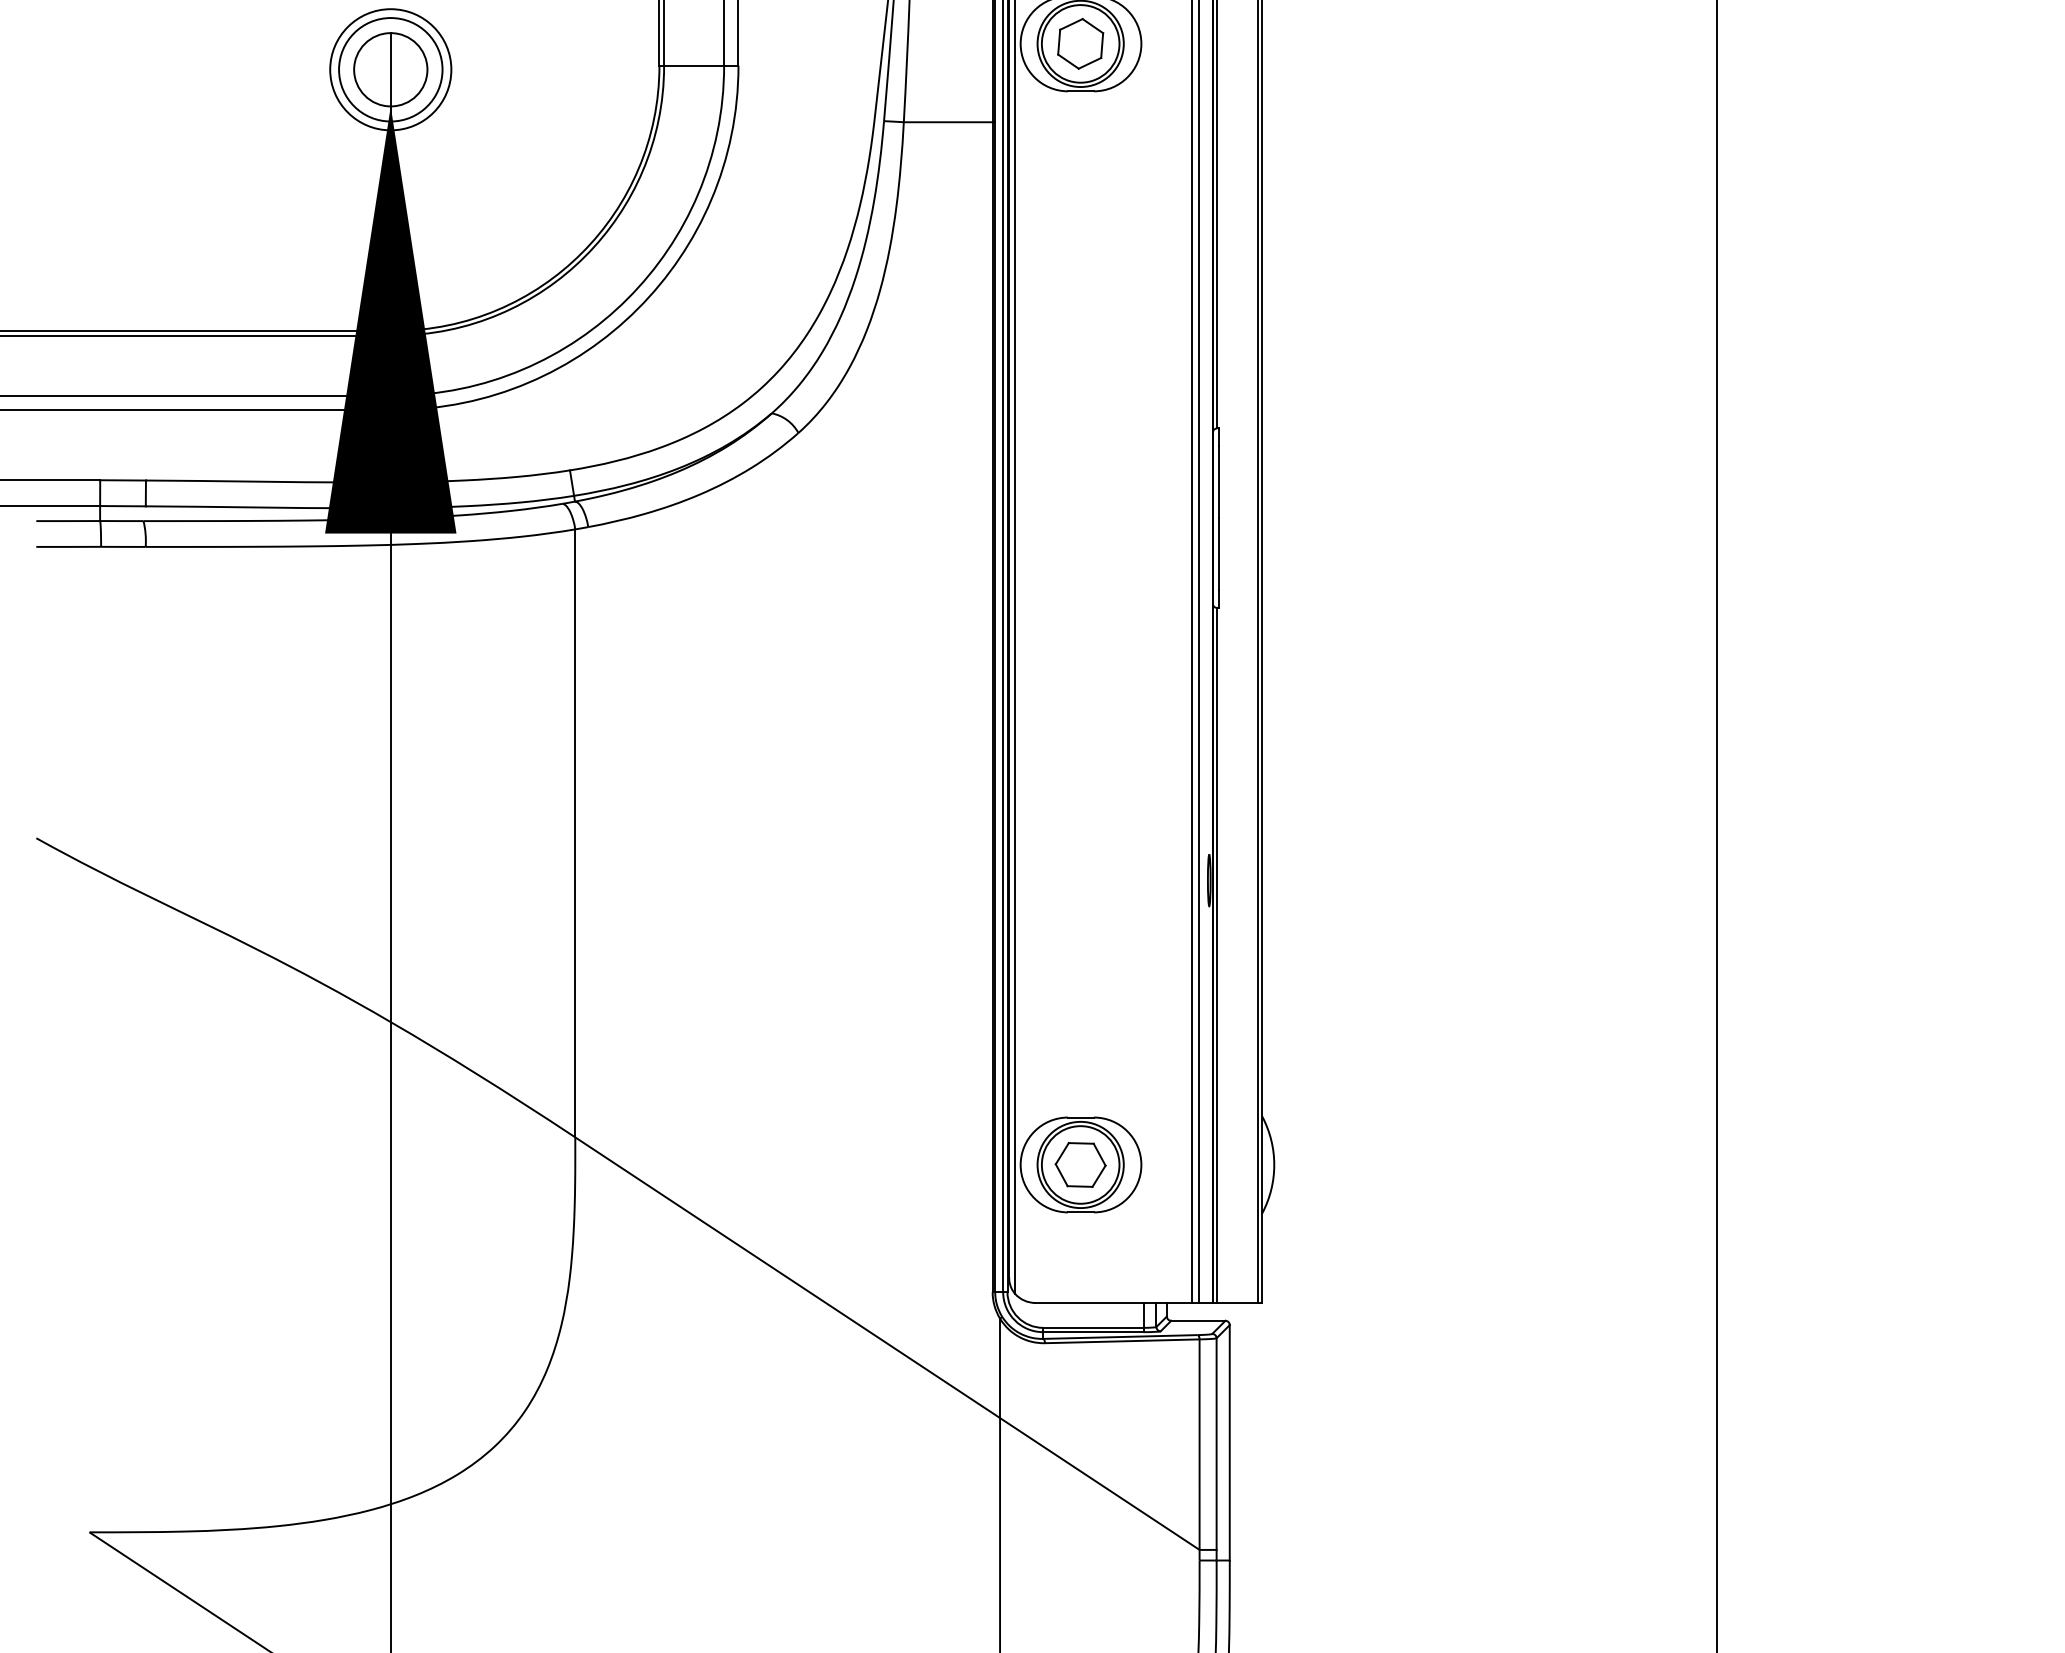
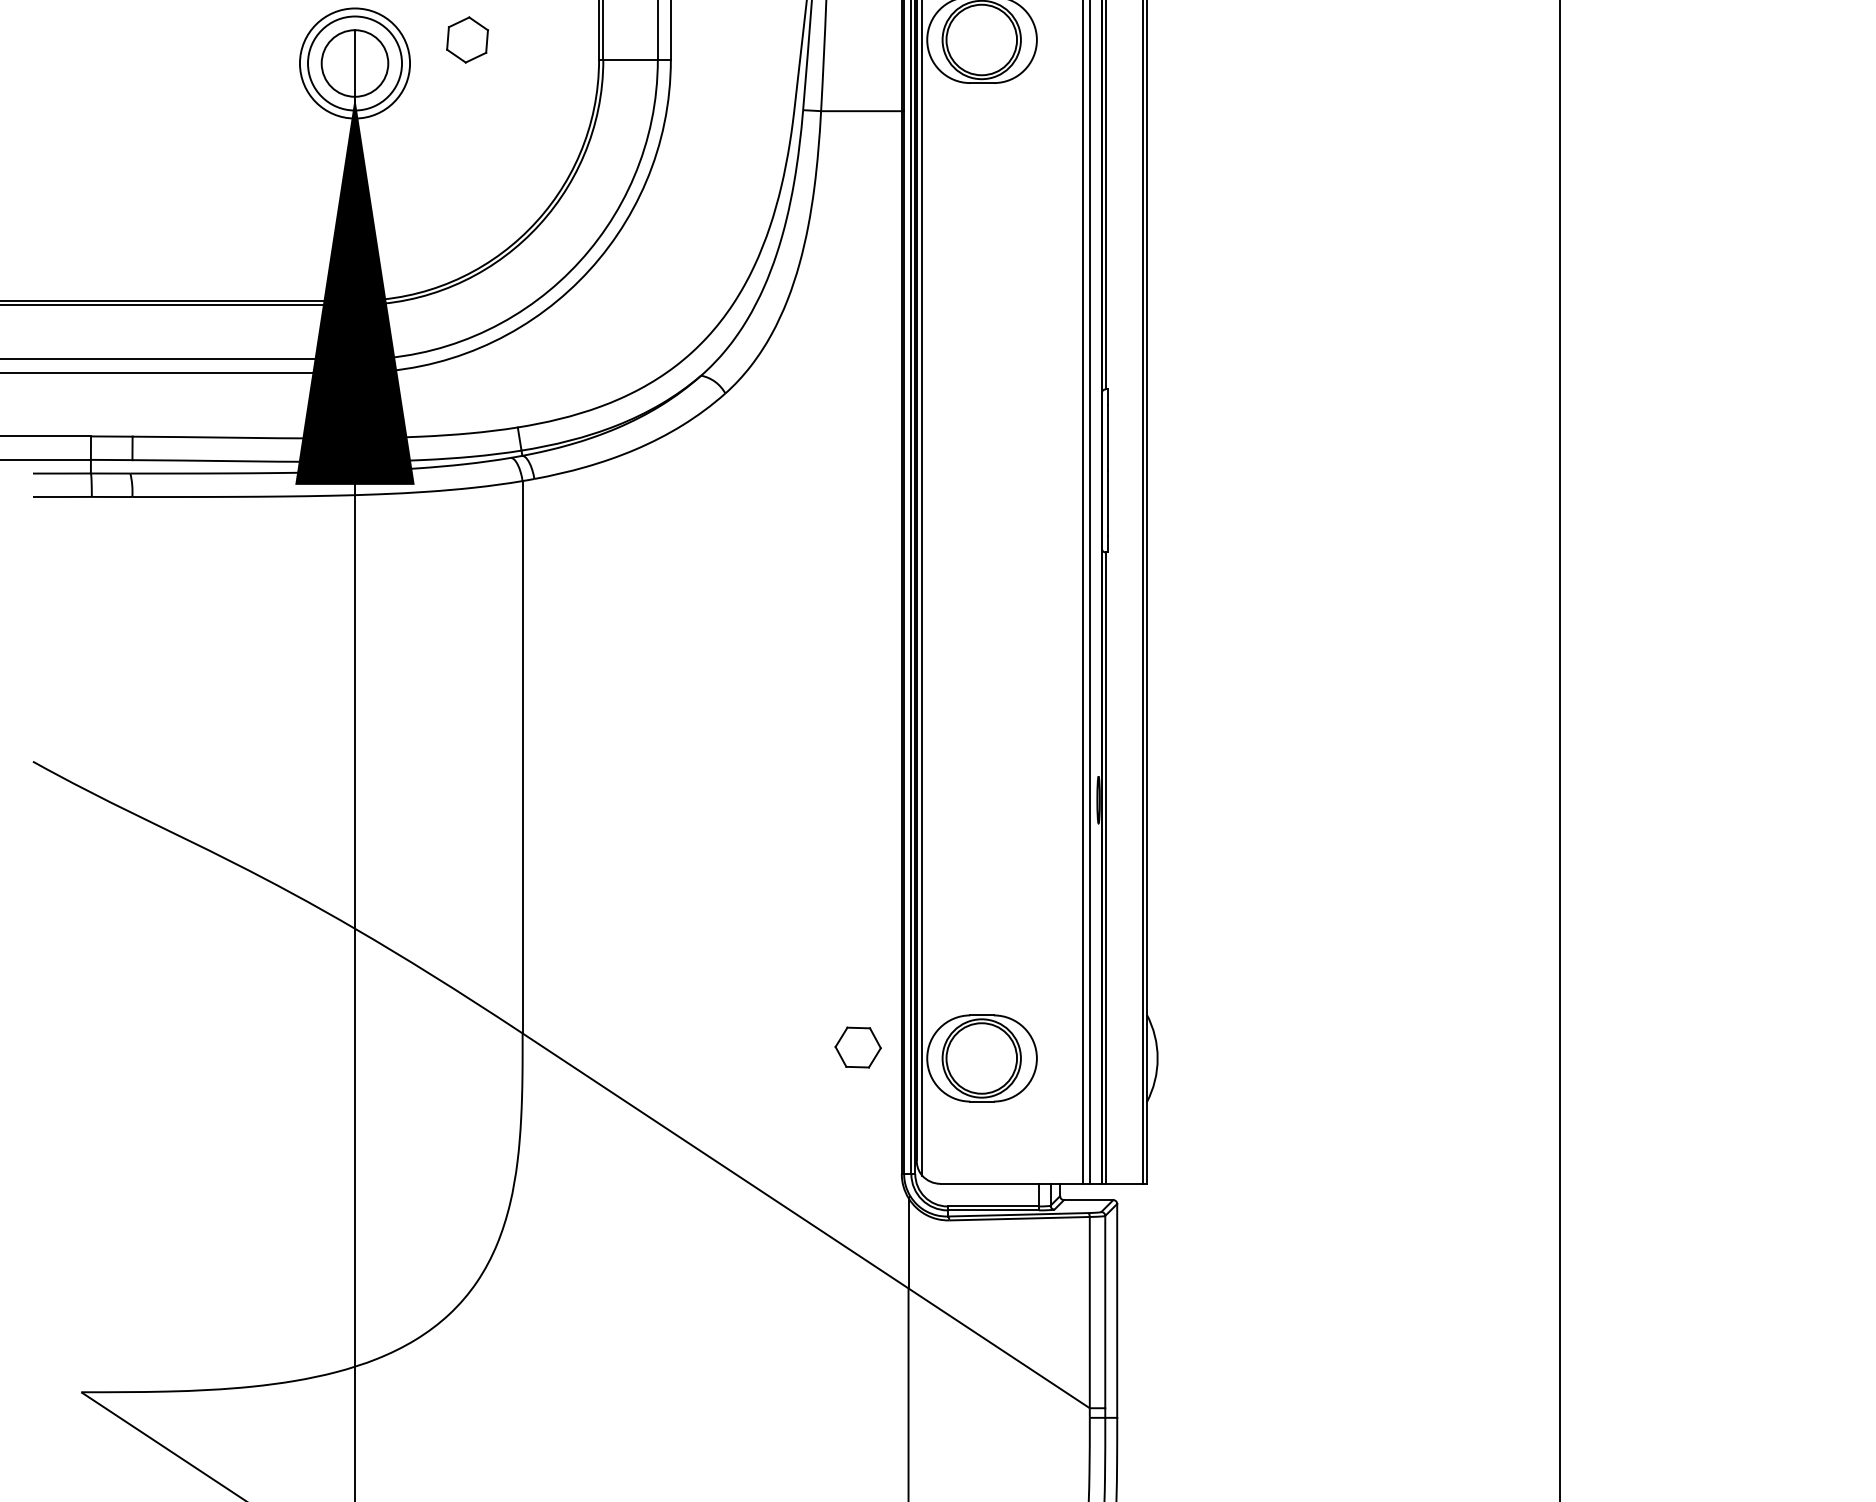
part: (1080, 43) -> (467, 39), moved
part: (1080, 1164) -> (858, 1047), moved

